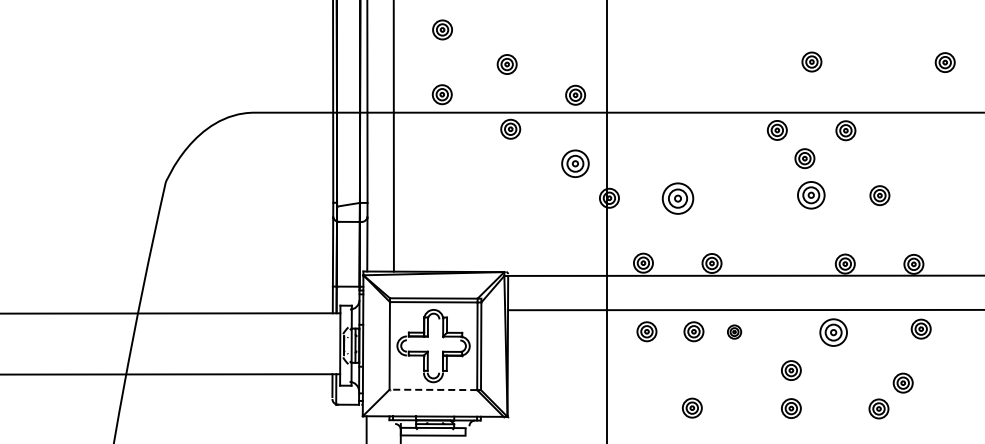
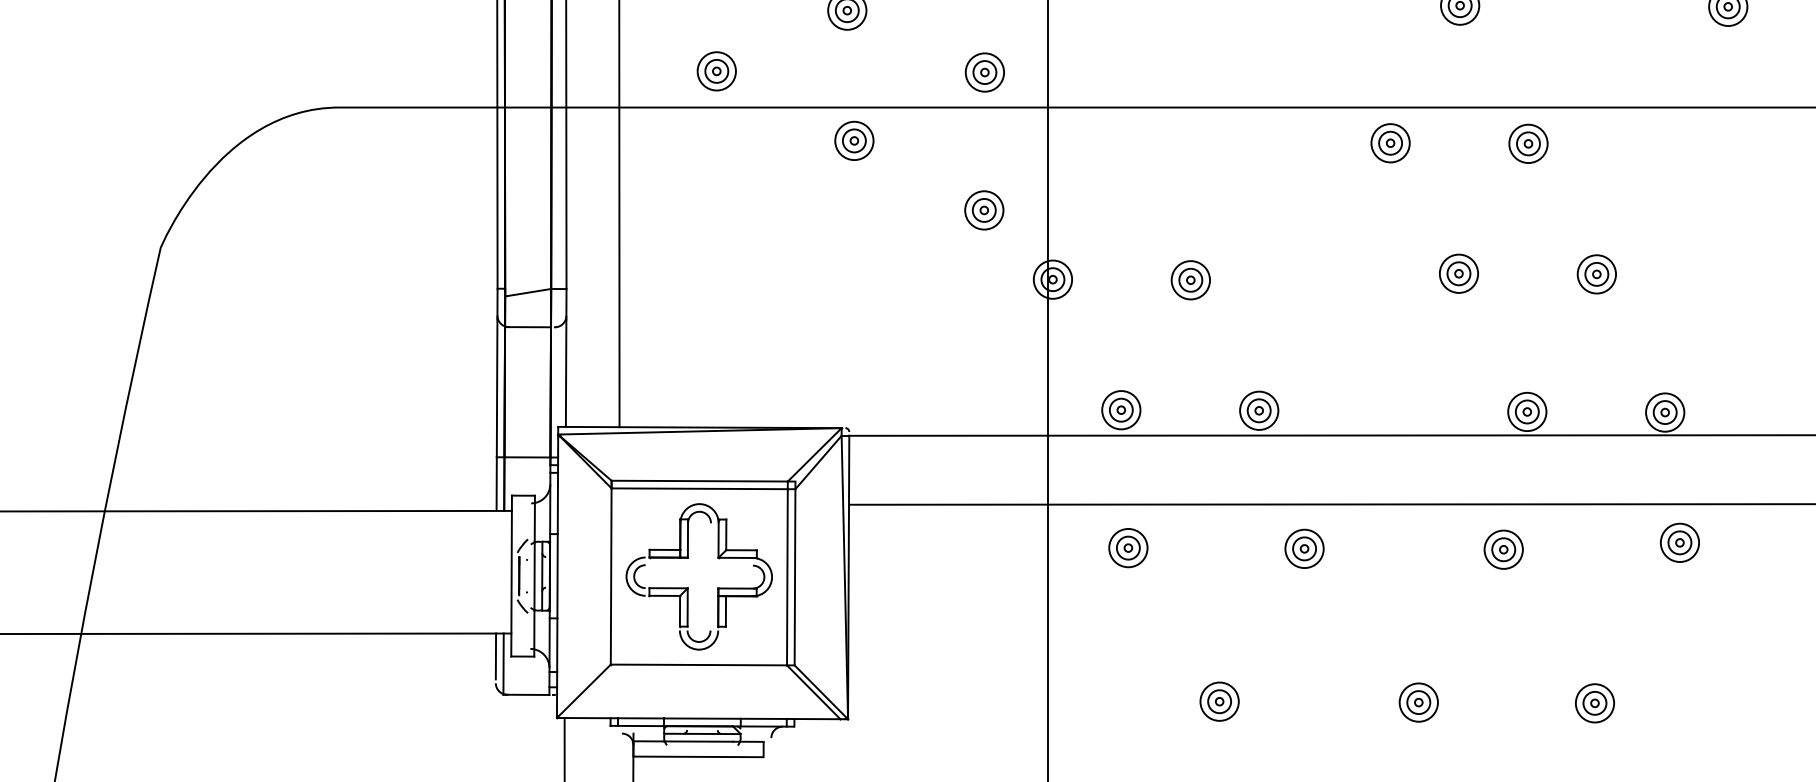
part: (804, 158) -> (1445, 199), removed
part: (574, 163) -> (982, 209), size x0.71
part: (811, 195) -> (1459, 274), size x0.71
part: (677, 198) -> (1189, 280), size x0.62
part: (693, 331) -> (1221, 547), removed
part: (734, 331) -> (1304, 547), size x1.43
part: (833, 332) -> (1503, 549), size x0.71
part: (791, 370) -> (1419, 625), removed
part: (902, 382) -> (1642, 650), removed
line: (433, 389) -> (699, 664), dashed -> solid

